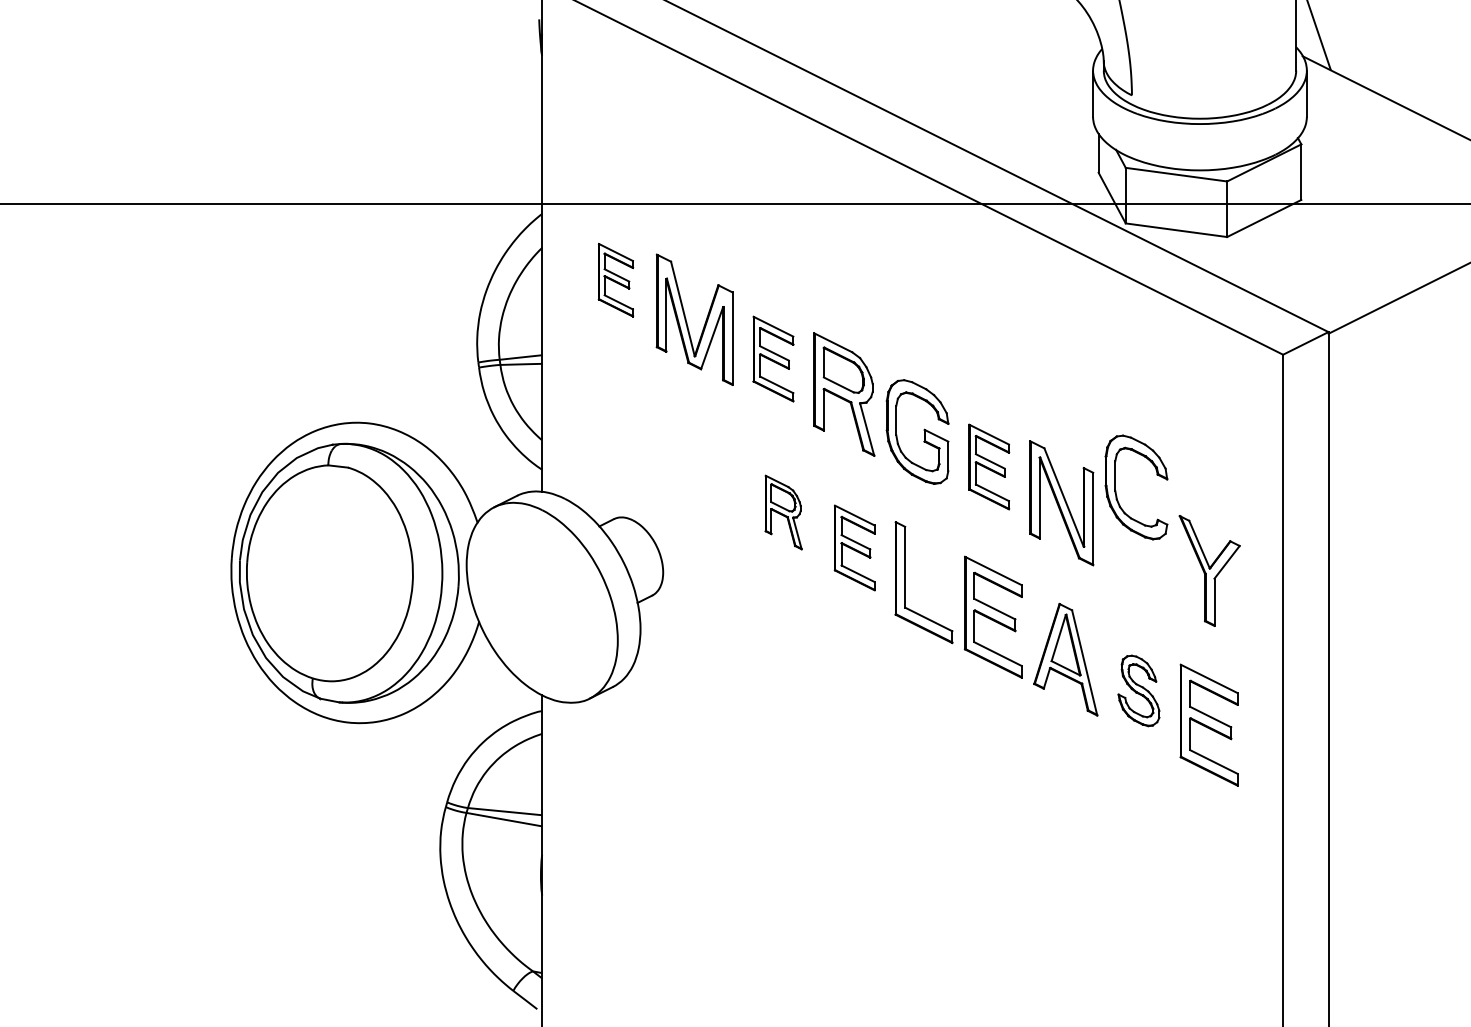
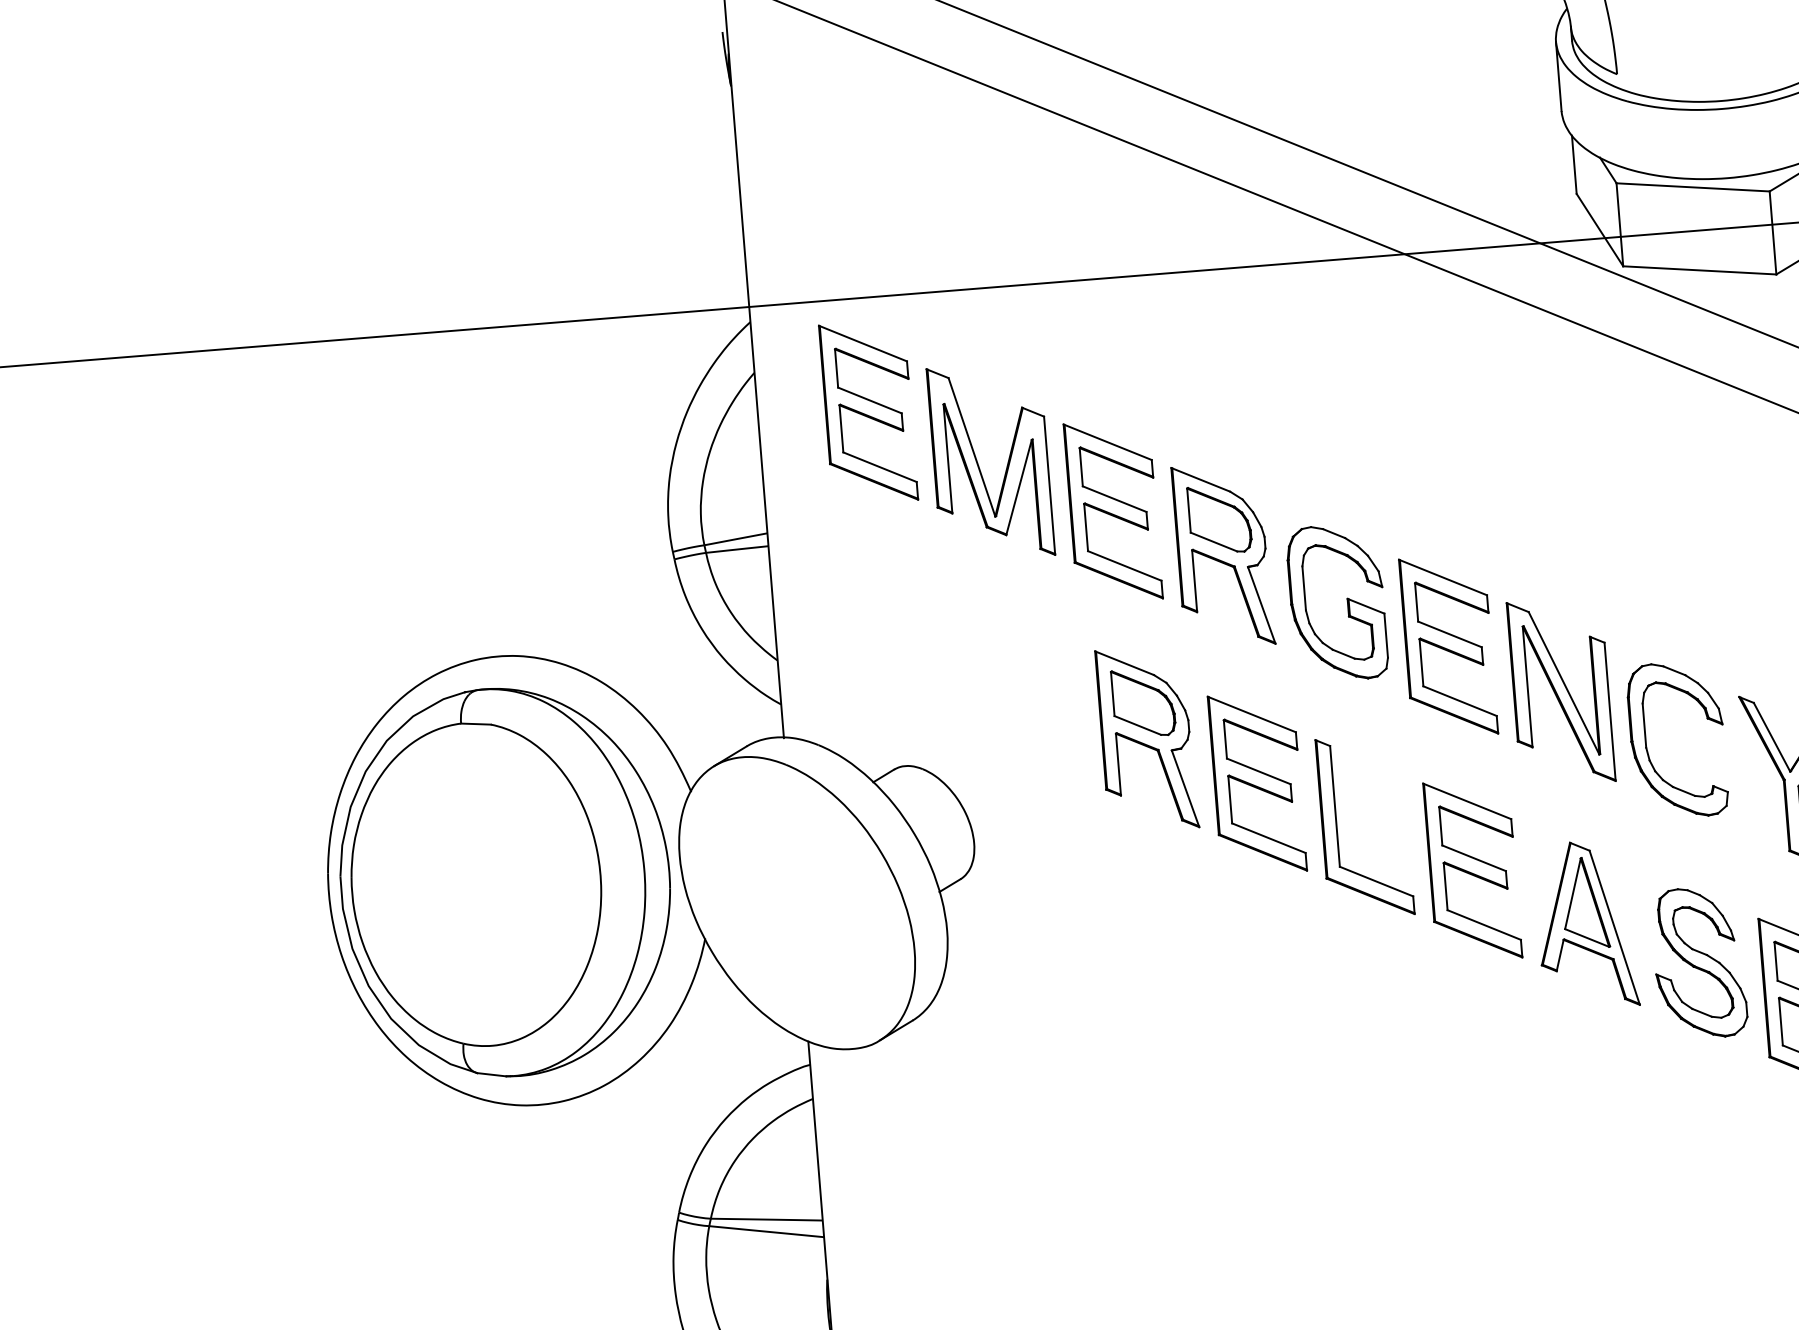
part: (615, 279) -> (867, 411), size x1.67
part: (773, 358) -> (1113, 510), size x1.43
part: (988, 466) -> (1447, 645), size x1.43
part: (1116, 490) -> (1647, 747), moved
part: (783, 512) -> (1146, 739), size x1.67
part: (854, 547) -> (1256, 783), size x1.43
part: (1138, 690) -> (1698, 962), size x1.43

